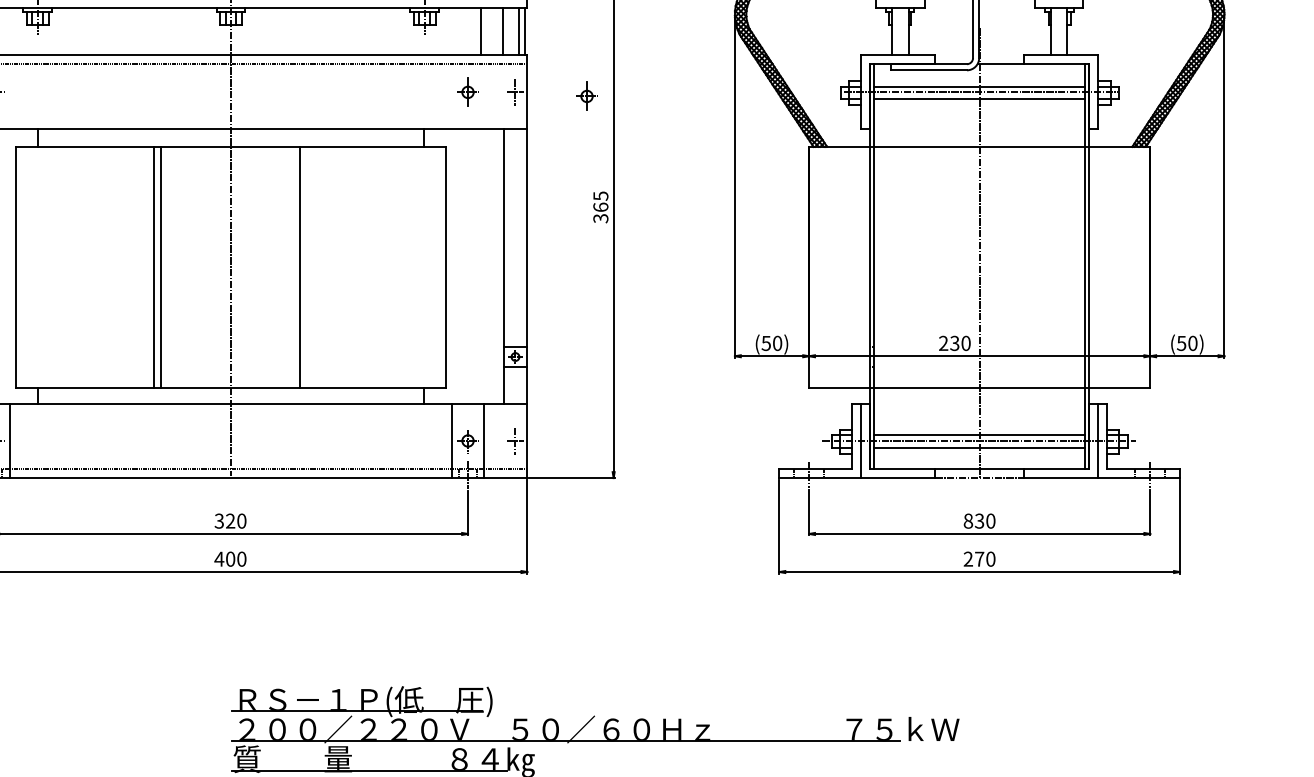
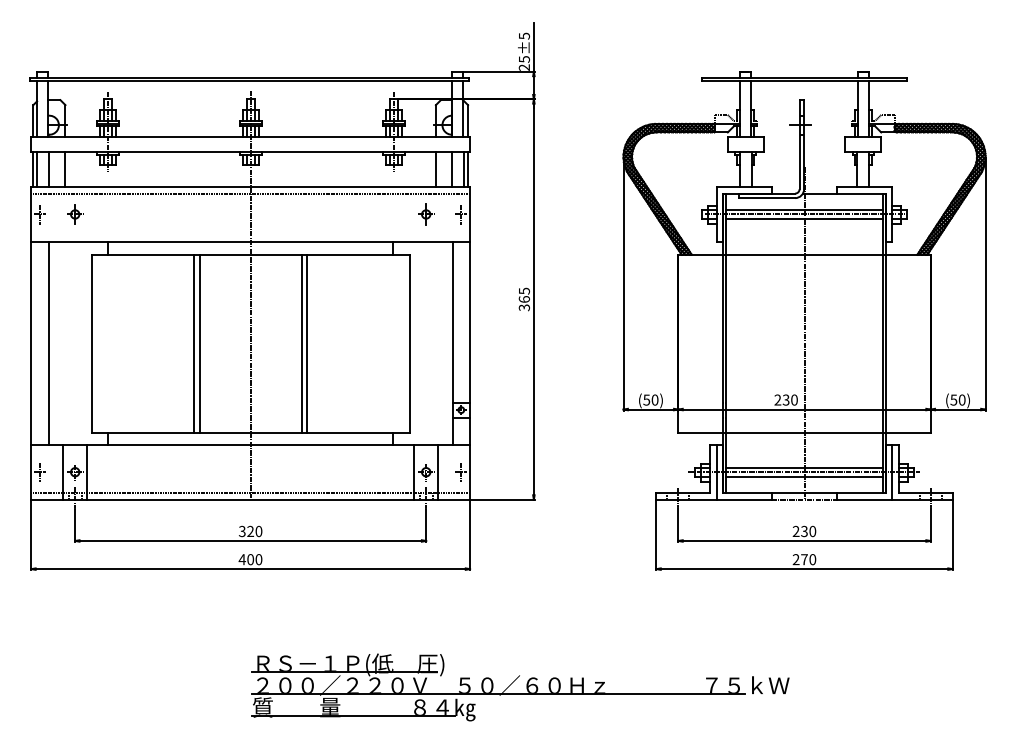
part: (587, 96) -> (514, 217), removed
line: (307, 266) -> (307, 343), added
text: (967, 521) -> (795, 531), 830 -> 230

